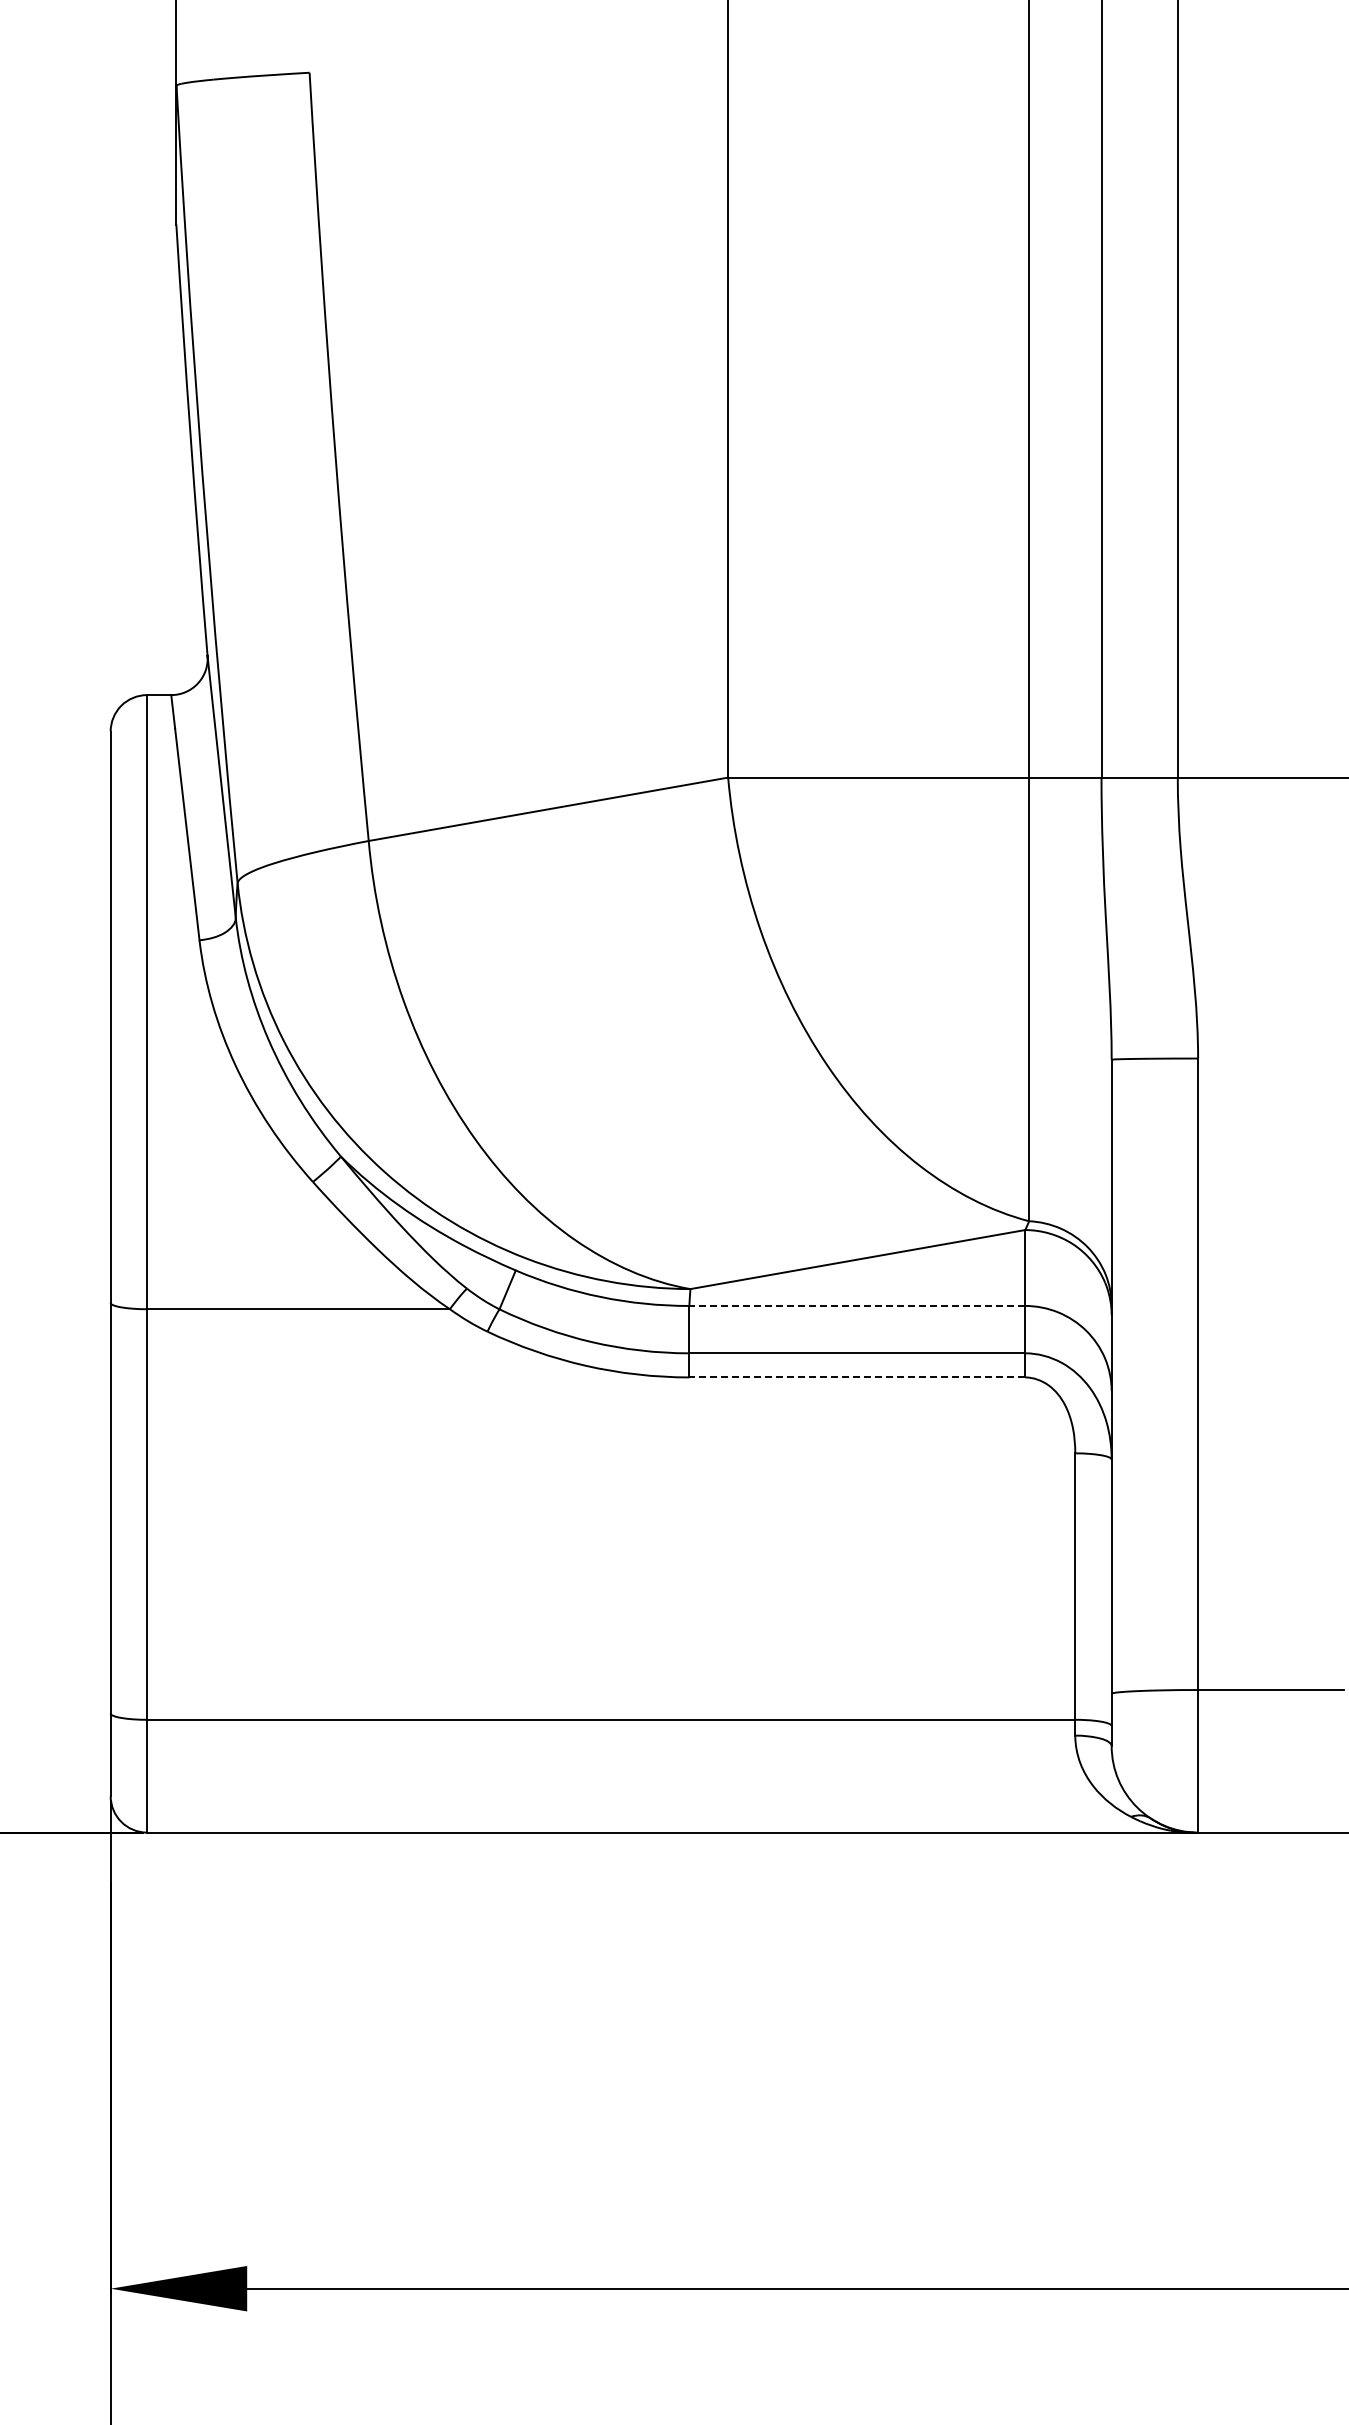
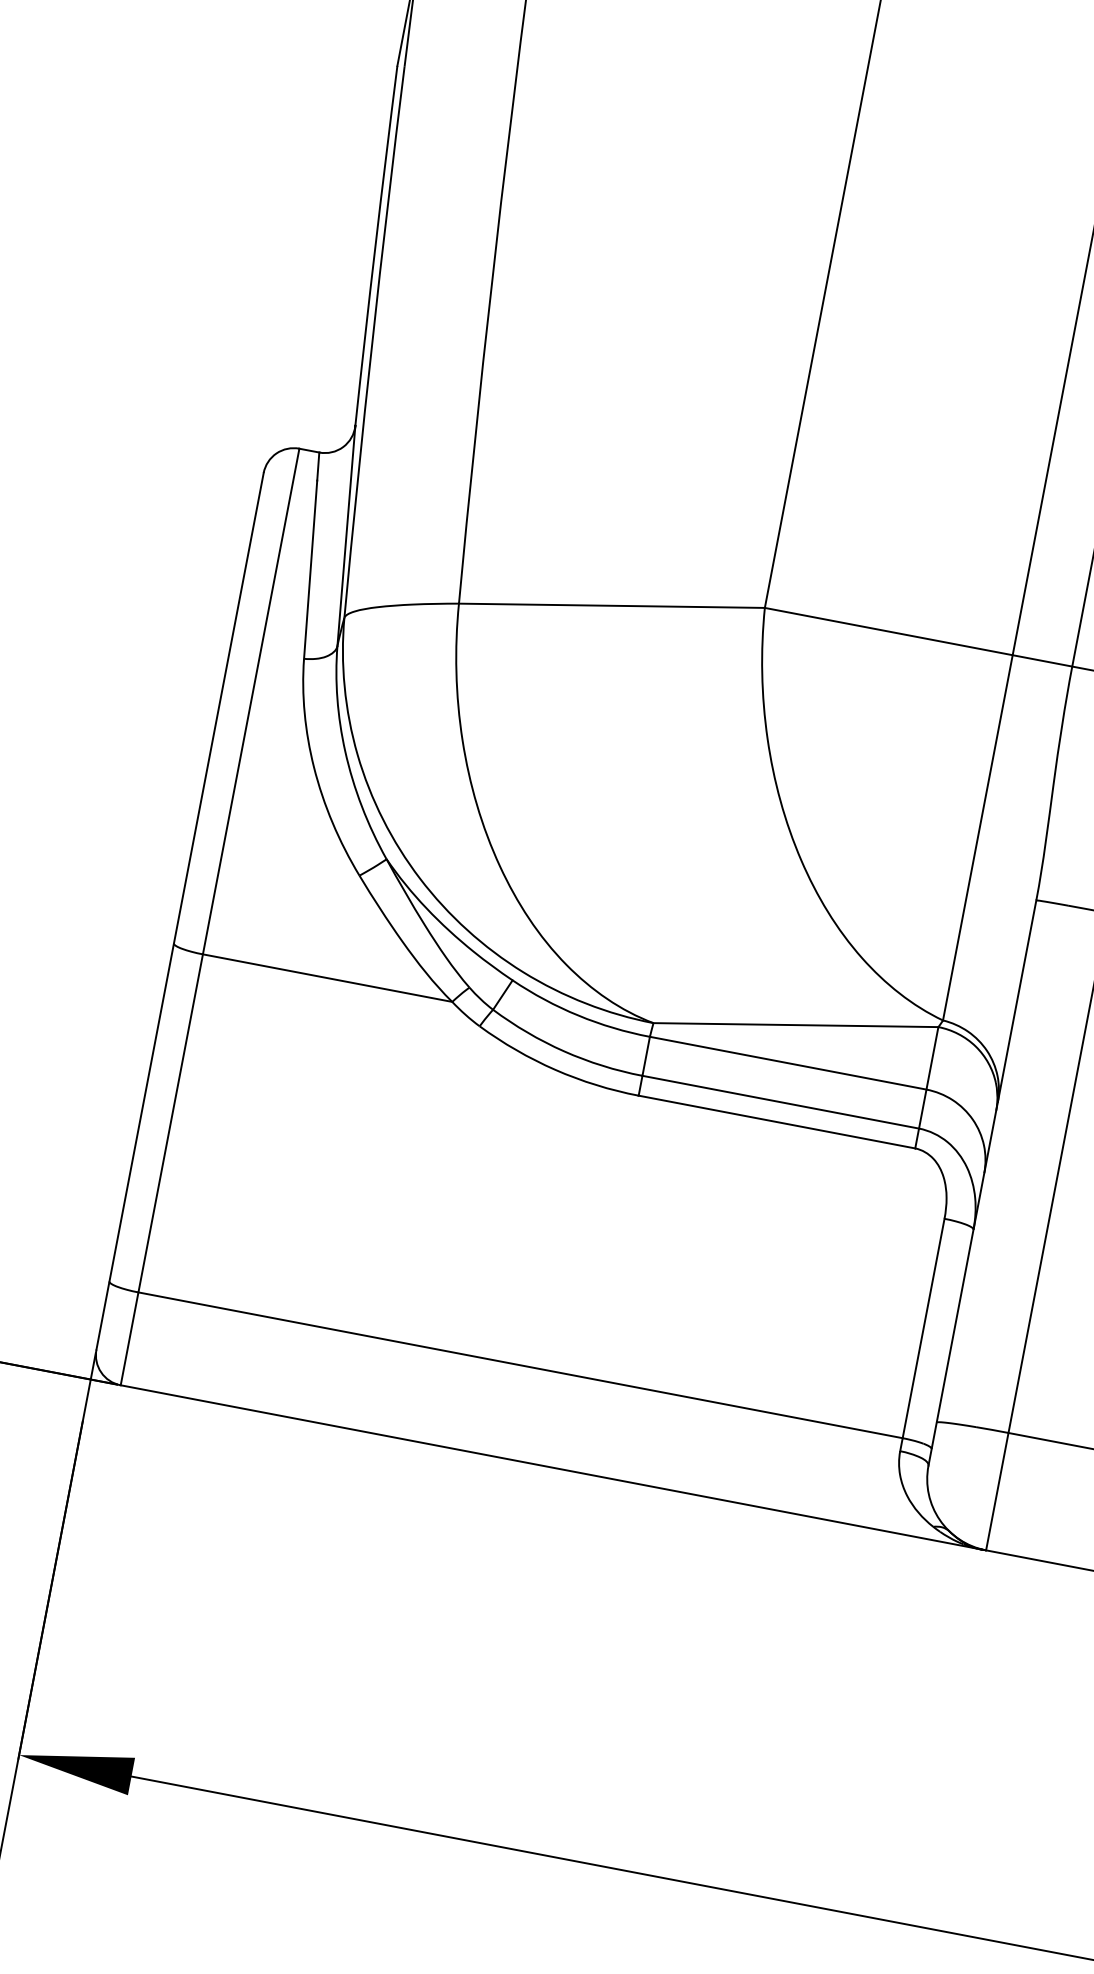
line: (857, 1305) -> (788, 1062), dashed -> solid
line: (857, 1377) -> (777, 1122), dashed -> solid

